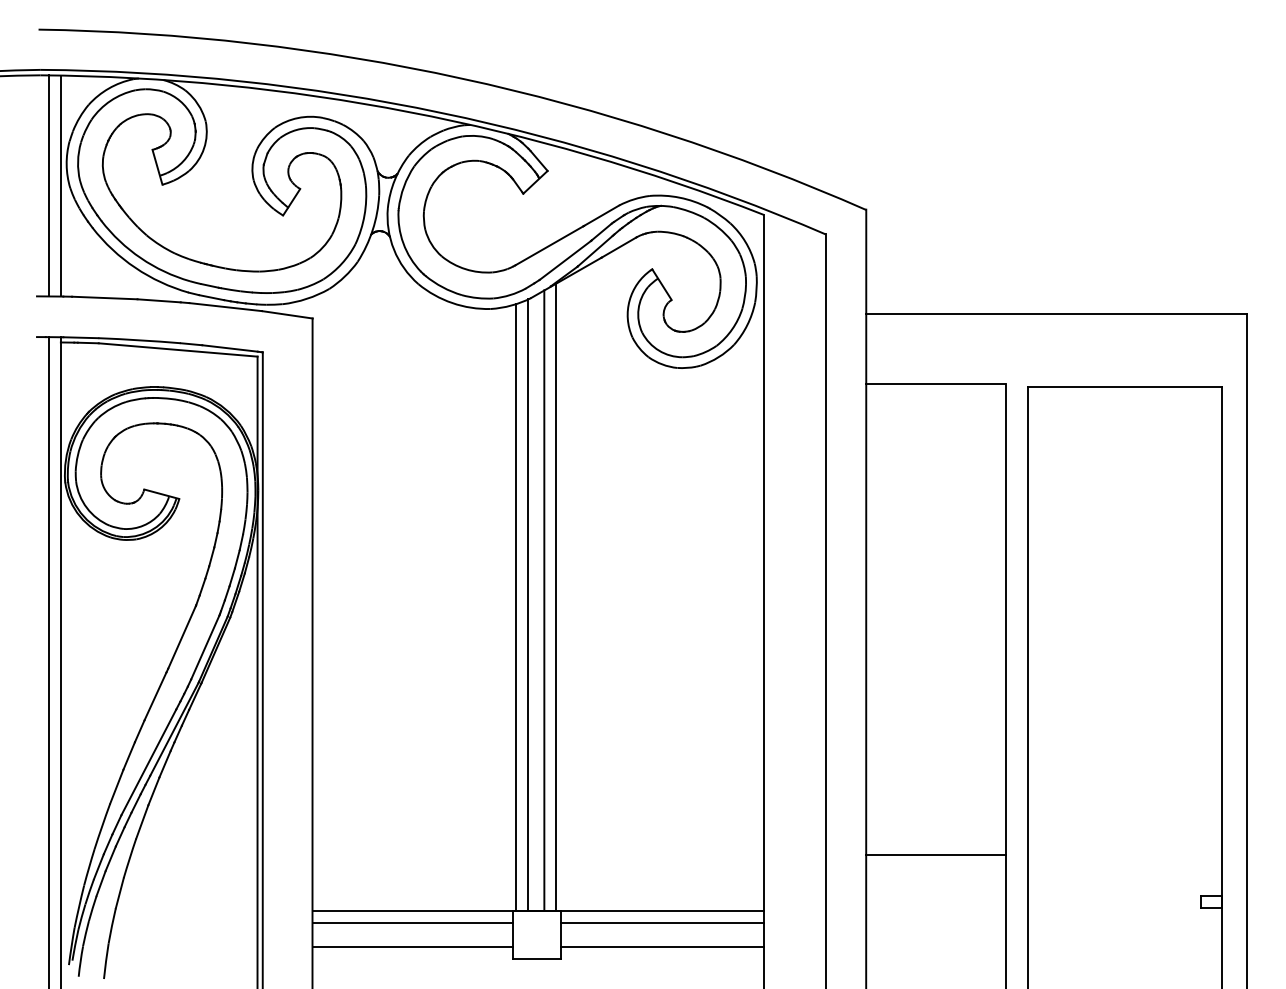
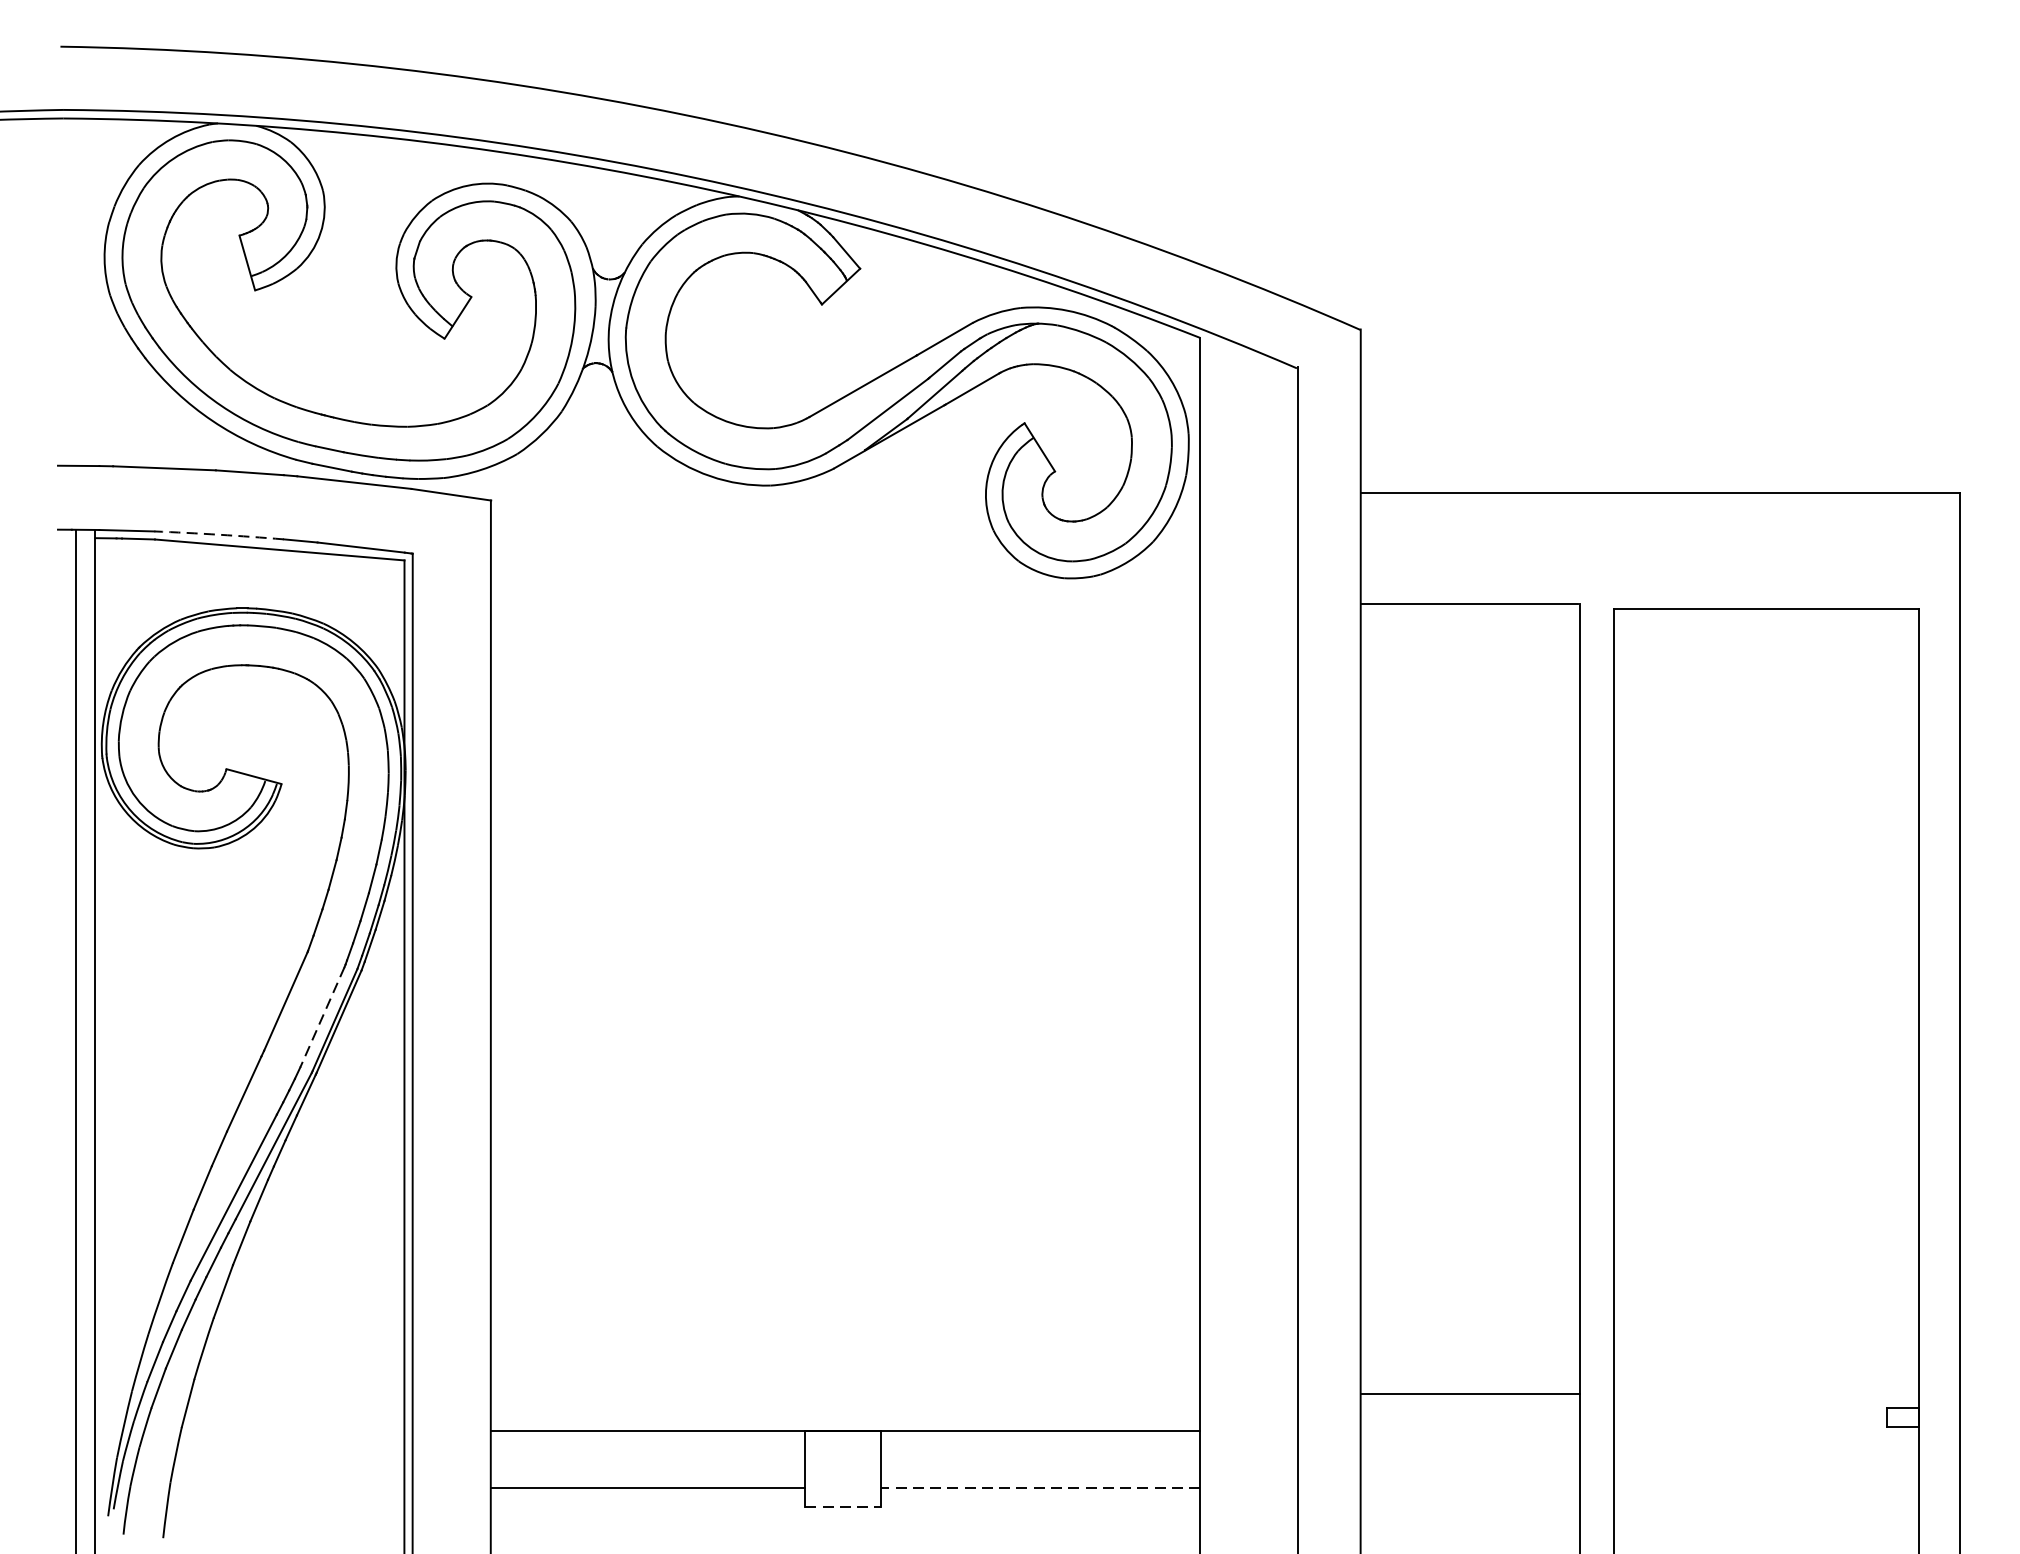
line: (48, 185) -> (76, 291), removed
line: (60, 185) -> (94, 291), removed
arc: (139, 340) -> (219, 535), solid -> dashed
line: (556, 597) -> (874, 938), removed
line: (544, 600) -> (855, 943), removed
line: (528, 605) -> (830, 951), removed
line: (516, 607) -> (811, 954), removed
line: (205, 647) -> (322, 1017), solid -> dashed
line: (935, 855) -> (1469, 1394), moved
line: (412, 923) -> (647, 1450), removed
line: (662, 923) -> (1040, 1450), removed
line: (662, 947) -> (1040, 1488), solid -> dashed
line: (537, 959) -> (844, 1507), solid -> dashed

